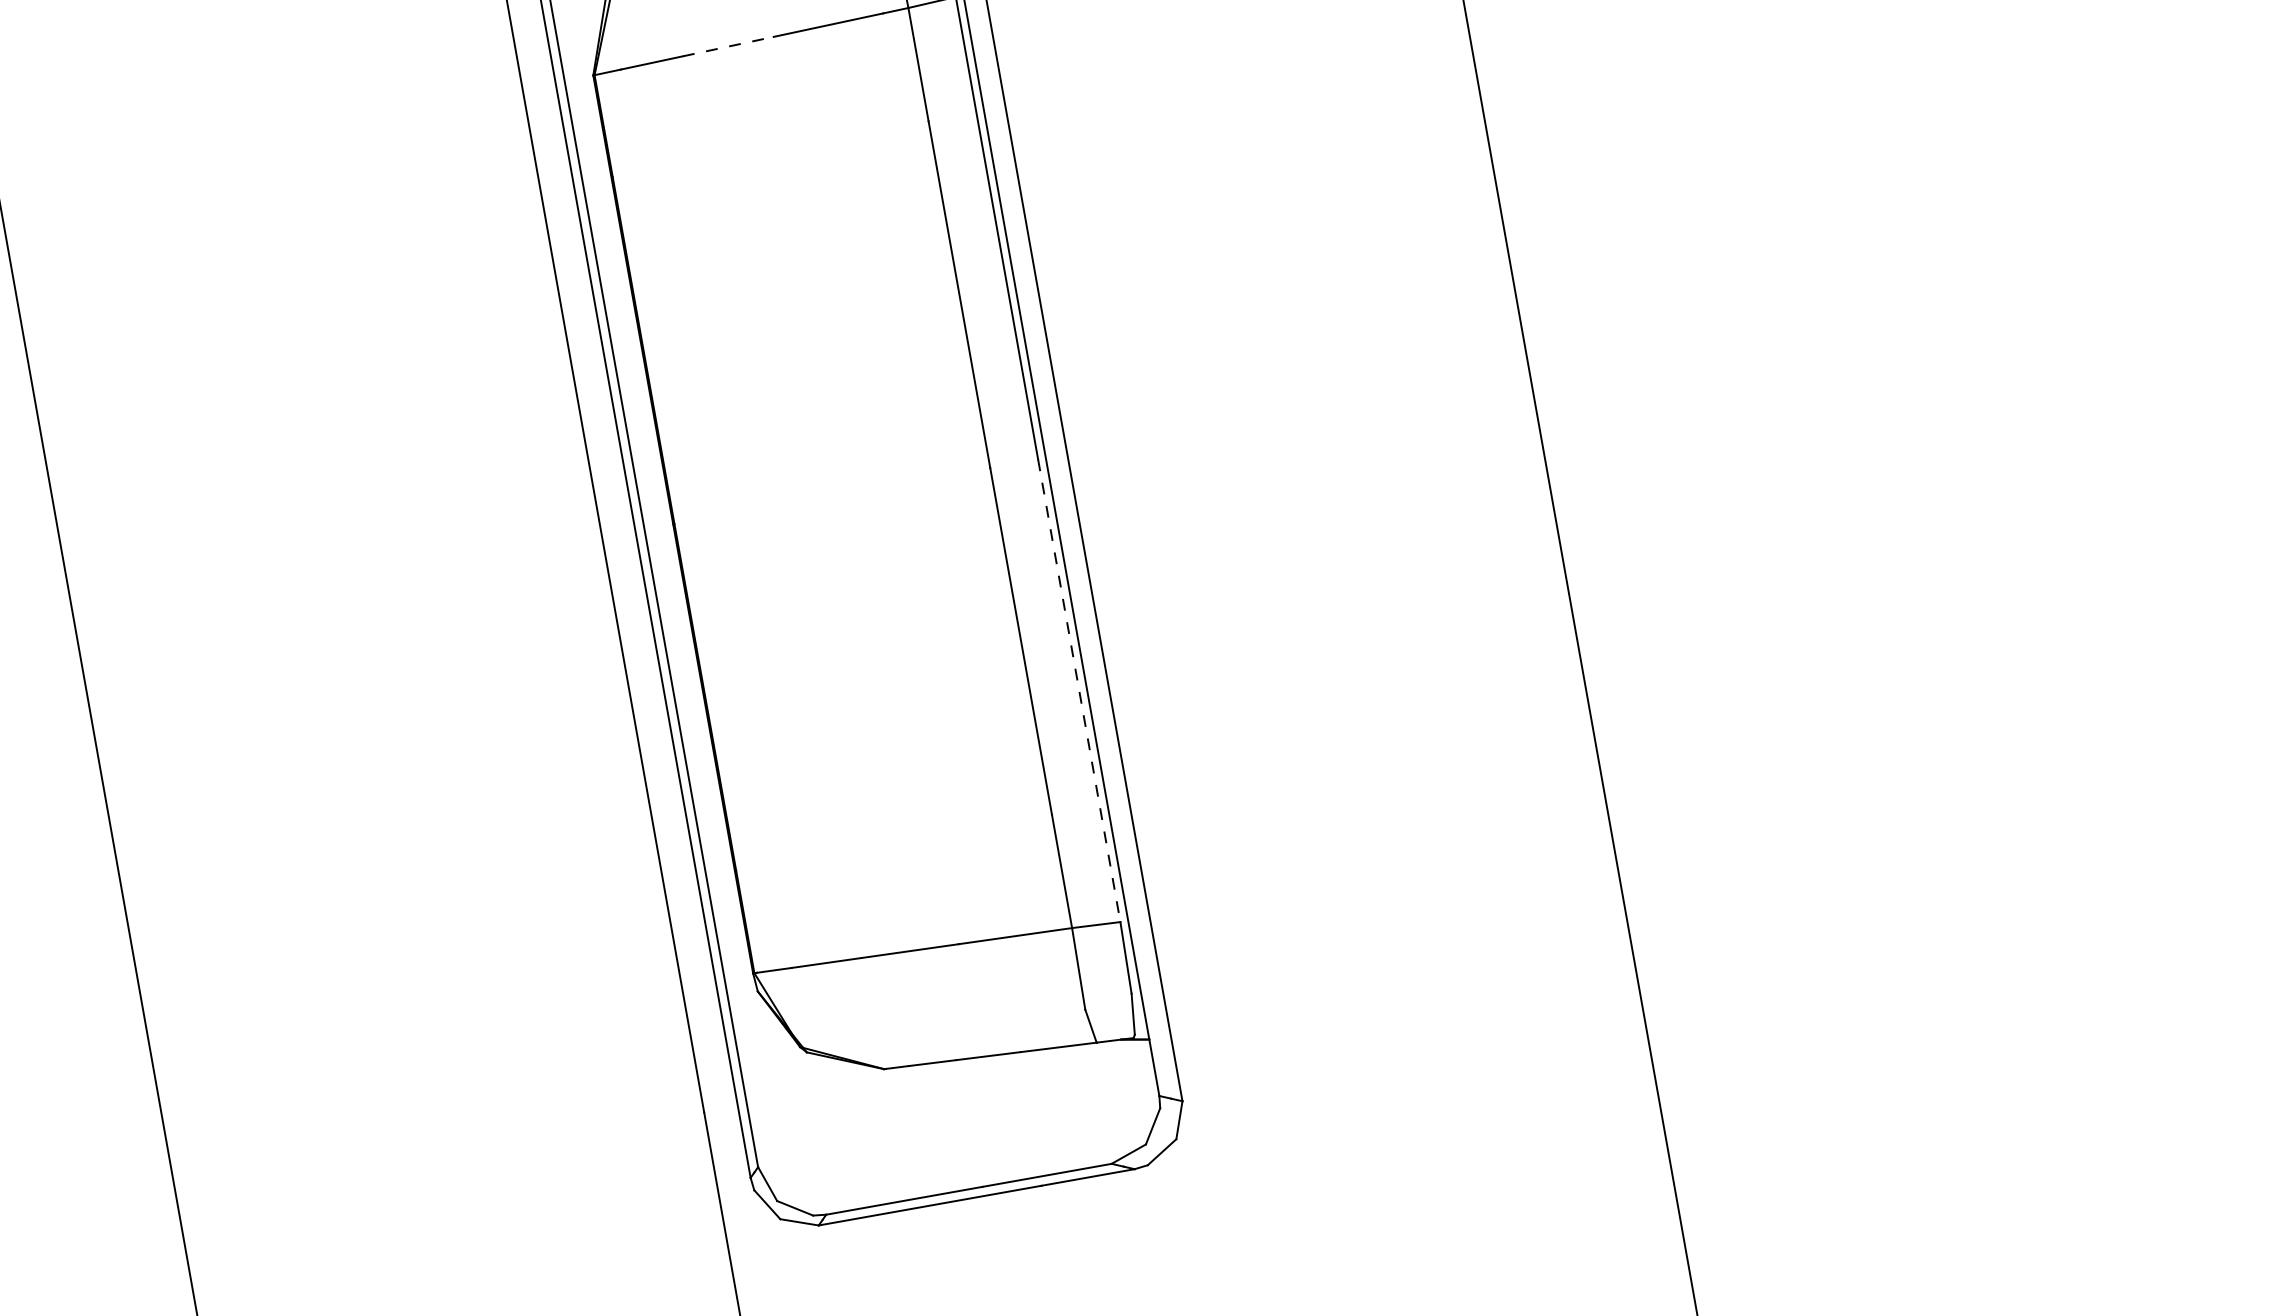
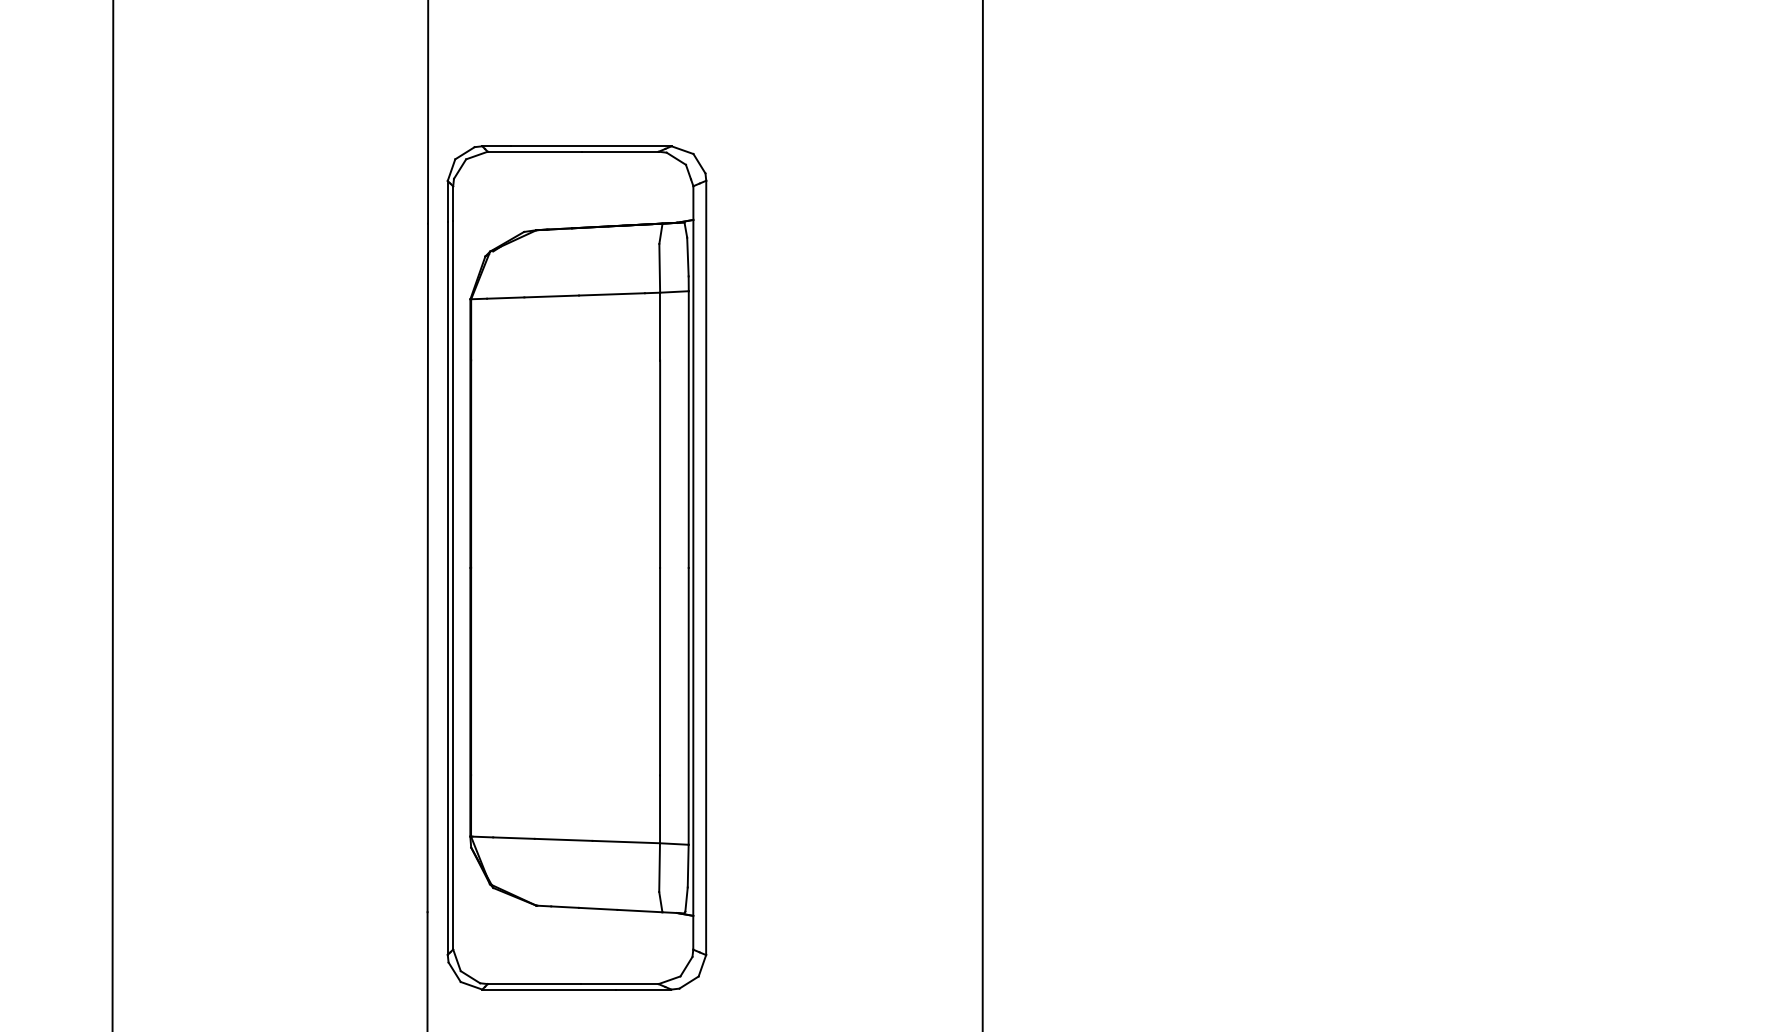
line: (729, 46) -> (552, 296), dashed -> solid
line: (1078, 691) -> (688, 706), dashed -> solid

